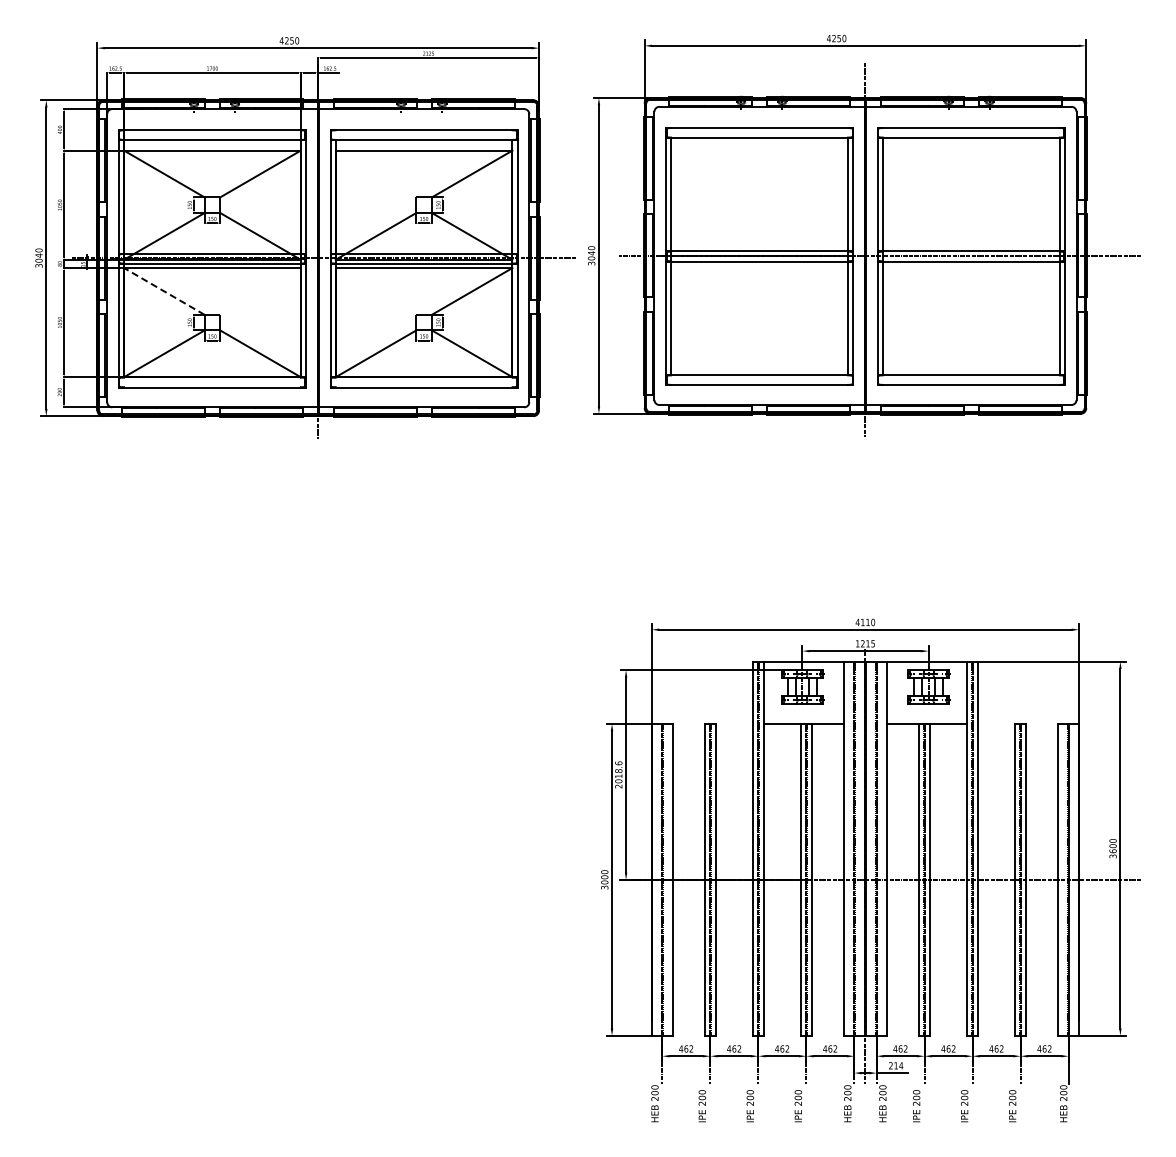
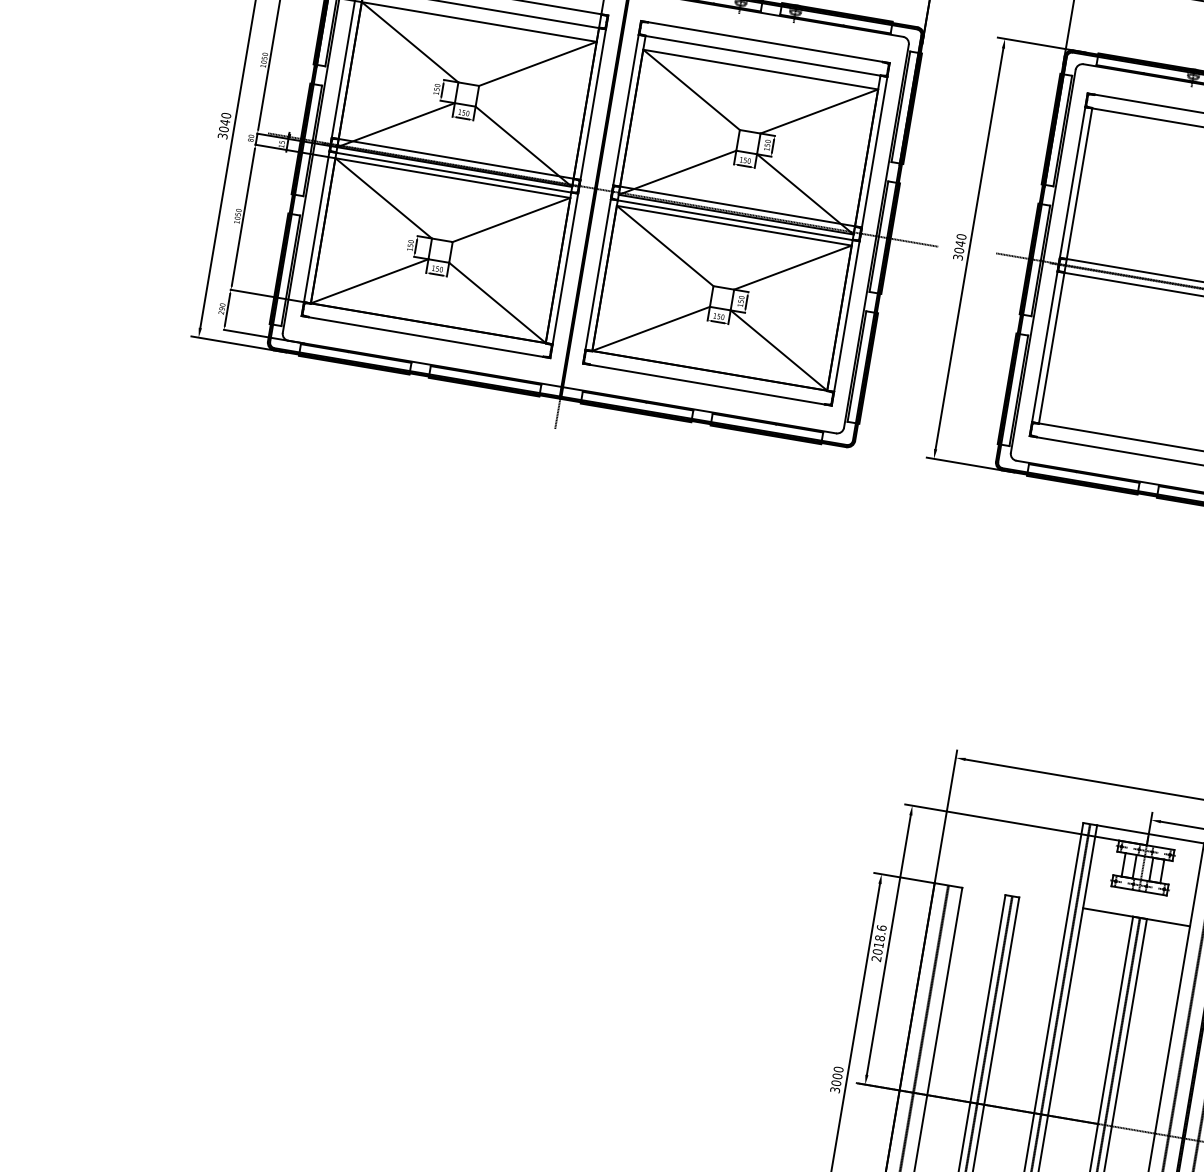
line: (375, 173) -> (690, 89), added
line: (164, 291) -> (383, 198), dashed -> solid
line: (260, 291) -> (511, 220), added
line: (375, 291) -> (664, 245), added

